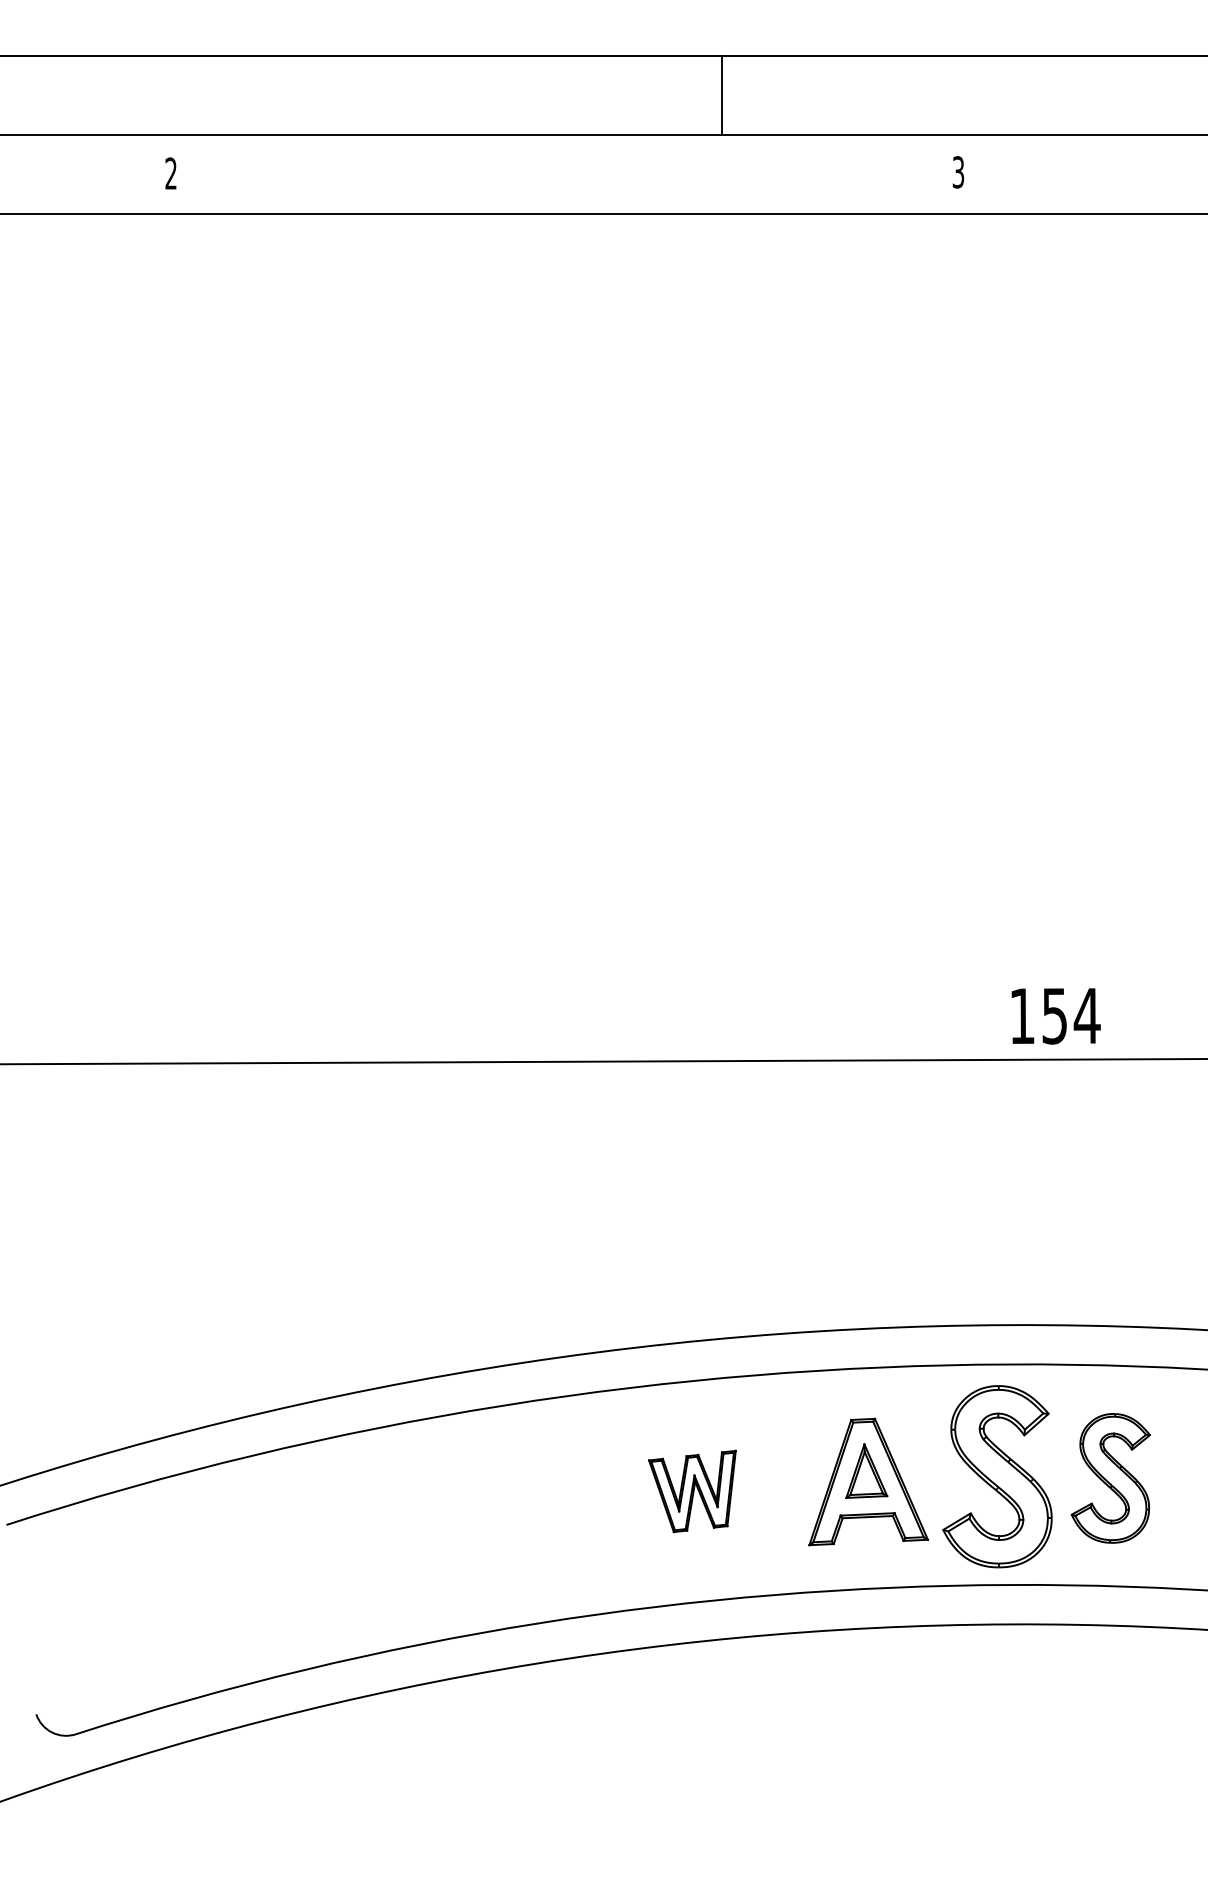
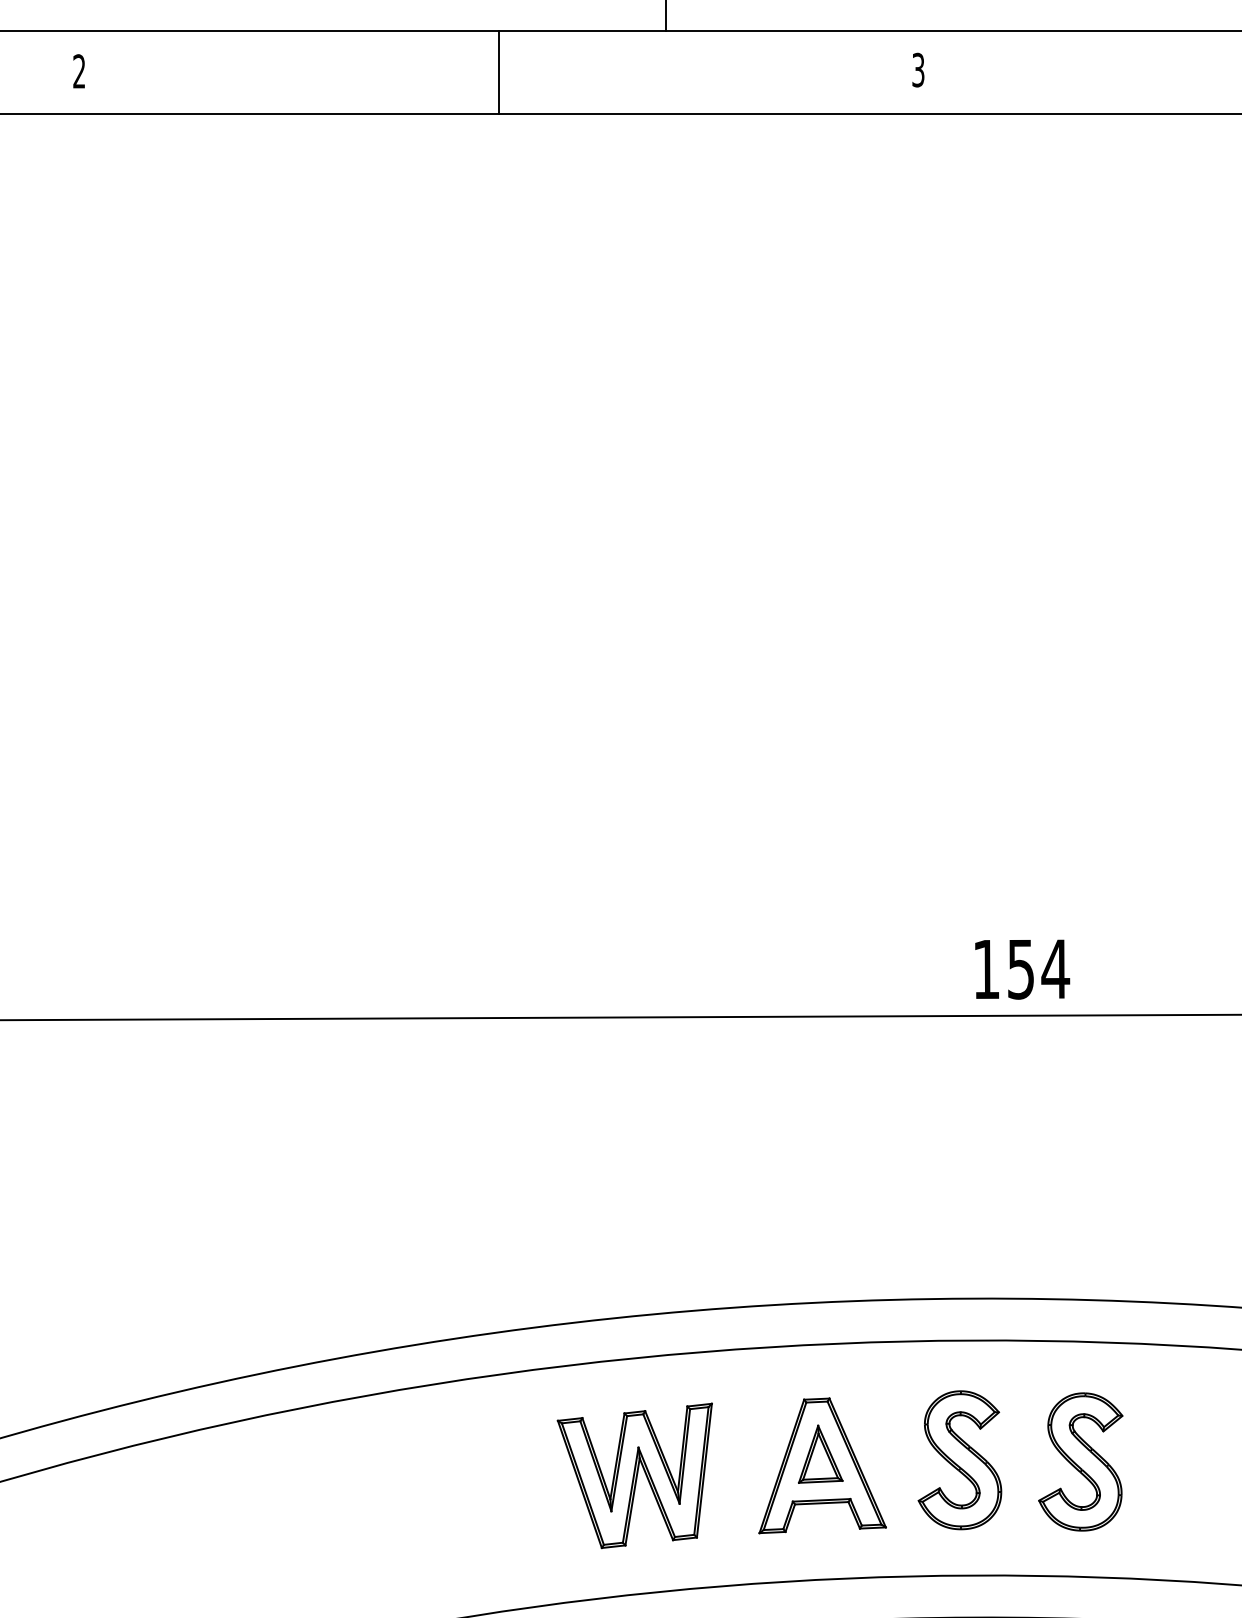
line: (564, 174) -> (498, 72), added
part: (997, 1476) -> (960, 1459), size x0.71
part: (692, 1491) -> (634, 1475), size x1.67

